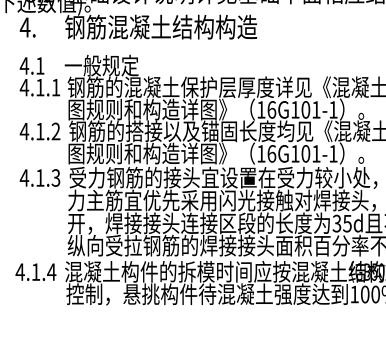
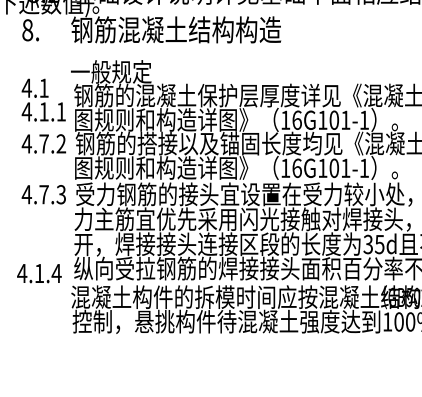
text: (25, 27) -> (27, 30), 4. -> 8.
text: (39, 76) -> (43, 99), moved
text: (39, 131) -> (43, 143), 4.1.2 -> 4.7.2
text: (39, 177) -> (43, 194), 4.1.3 -> 4.7.3
text: (36, 272) -> (39, 273), moved

